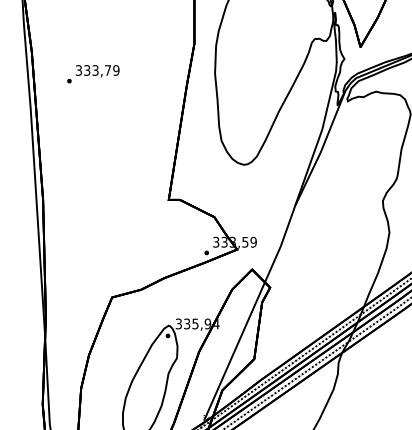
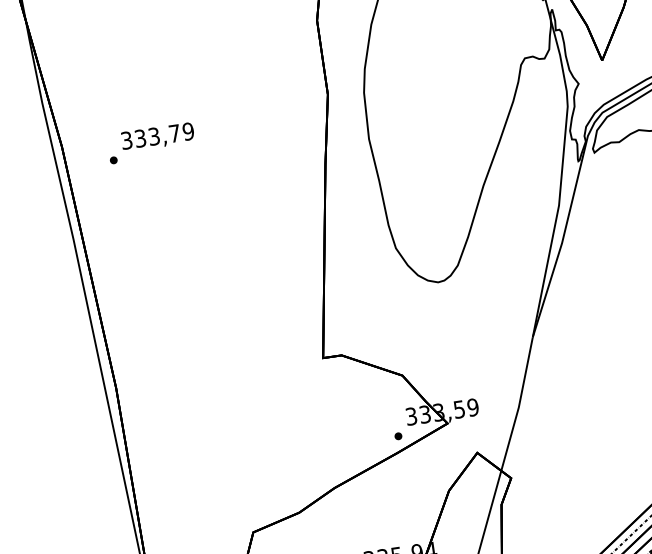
text: (93, 74) -> (151, 143), moved

